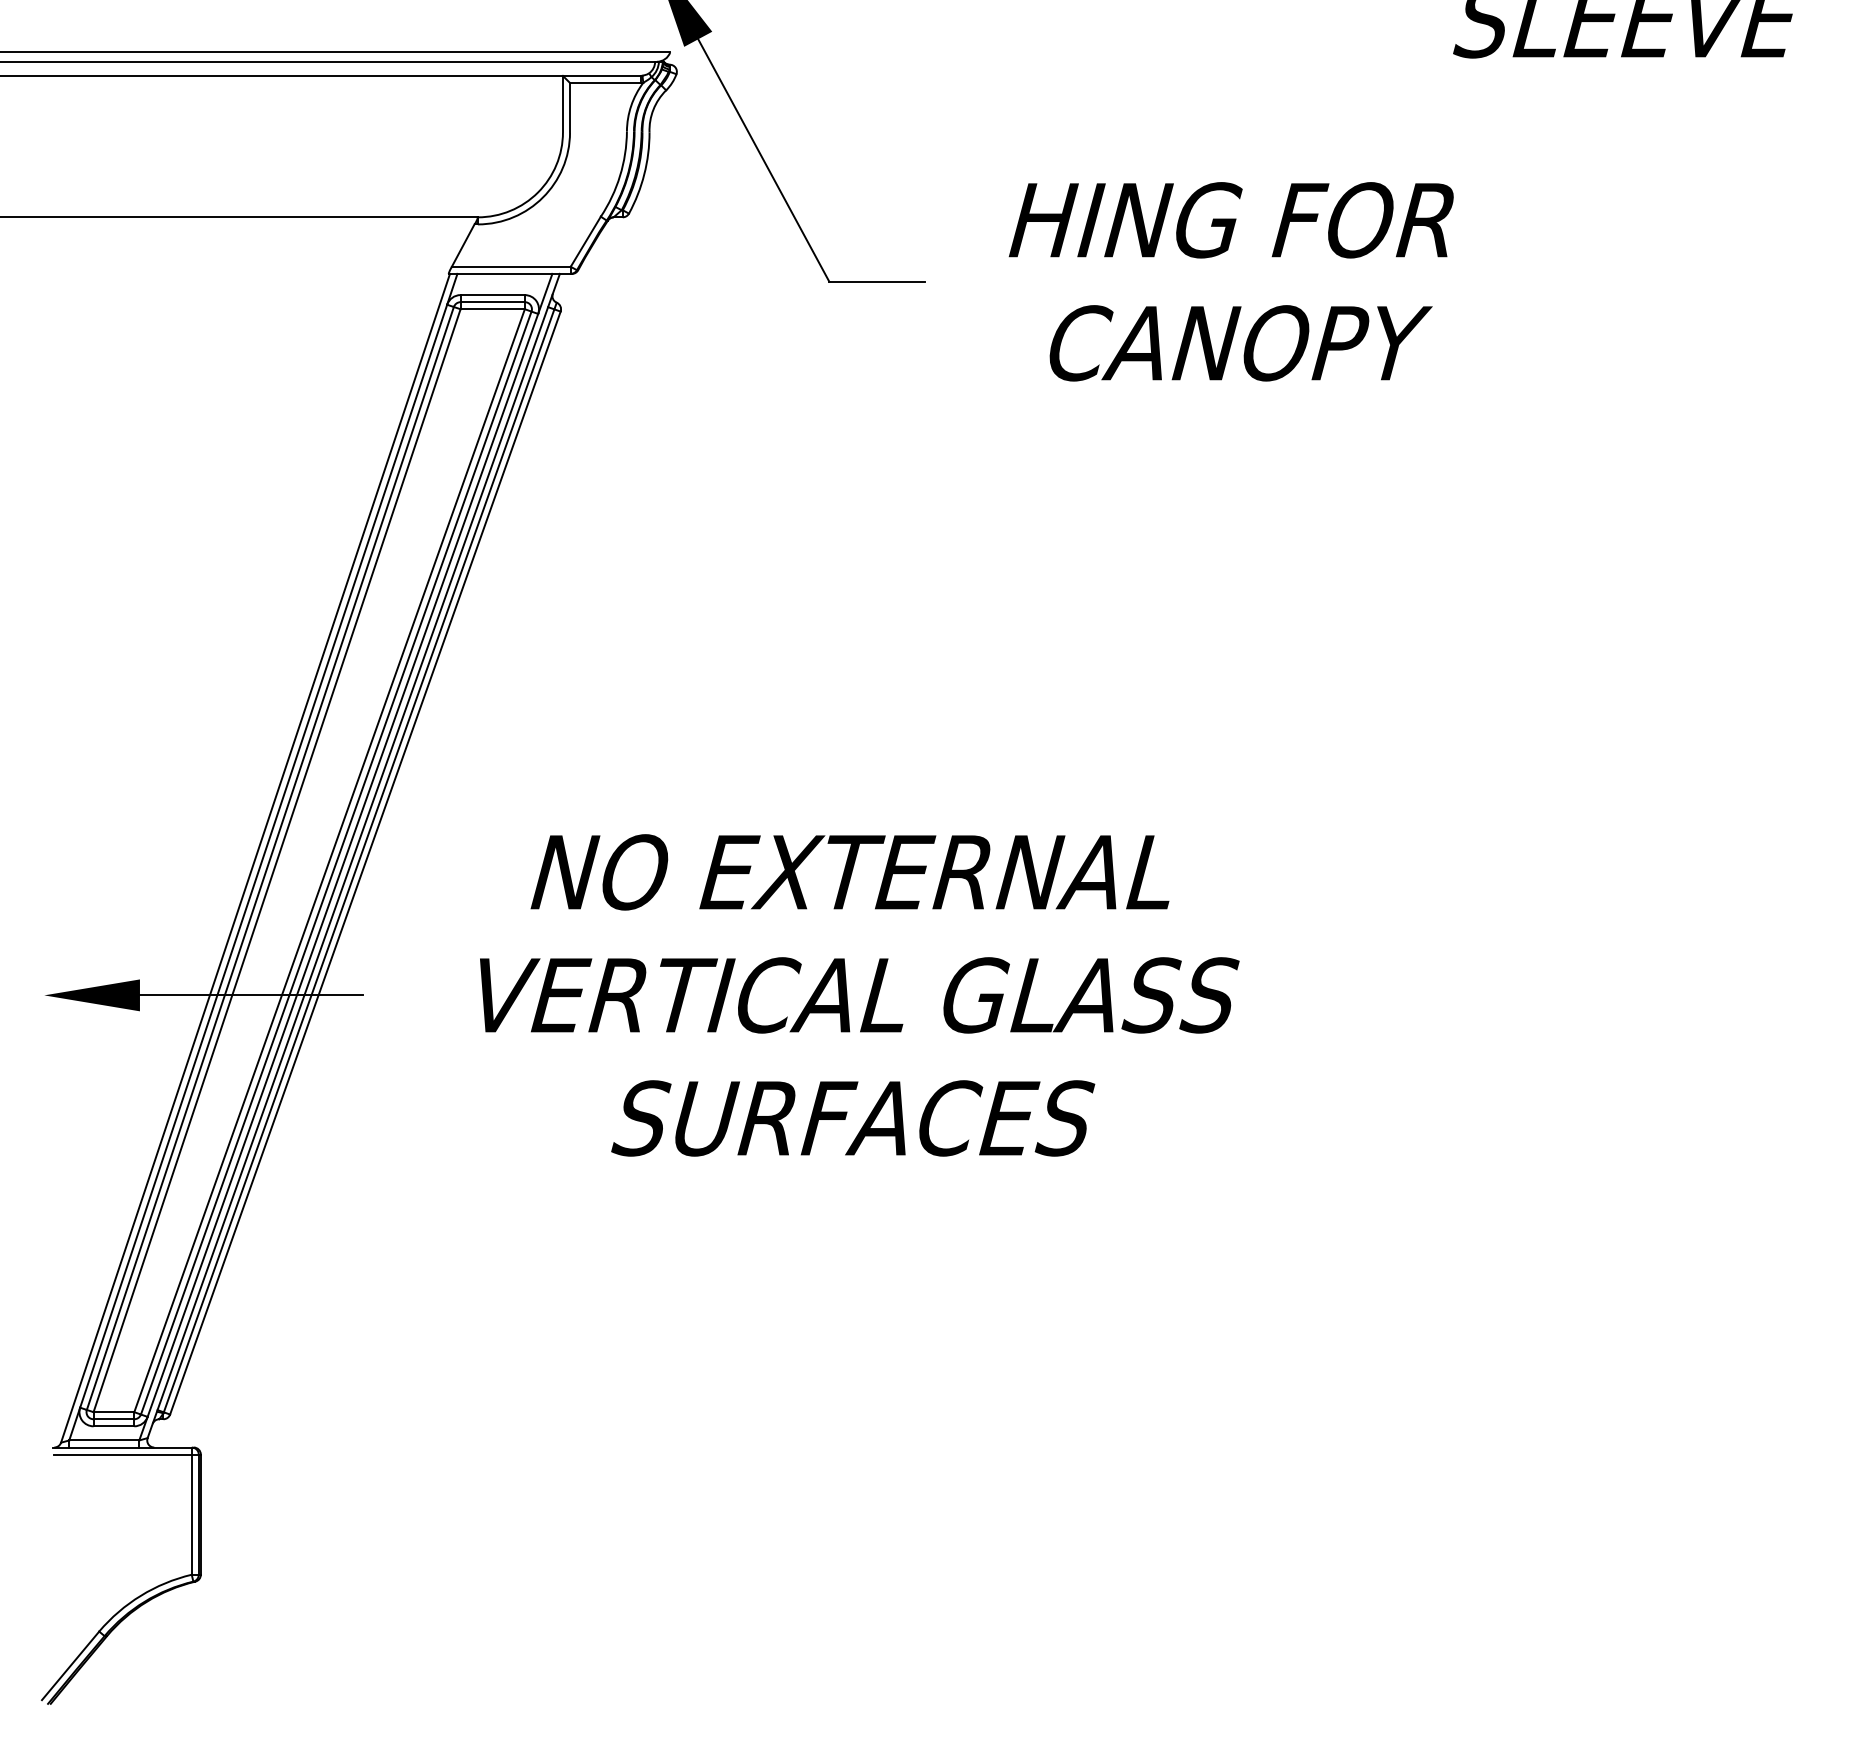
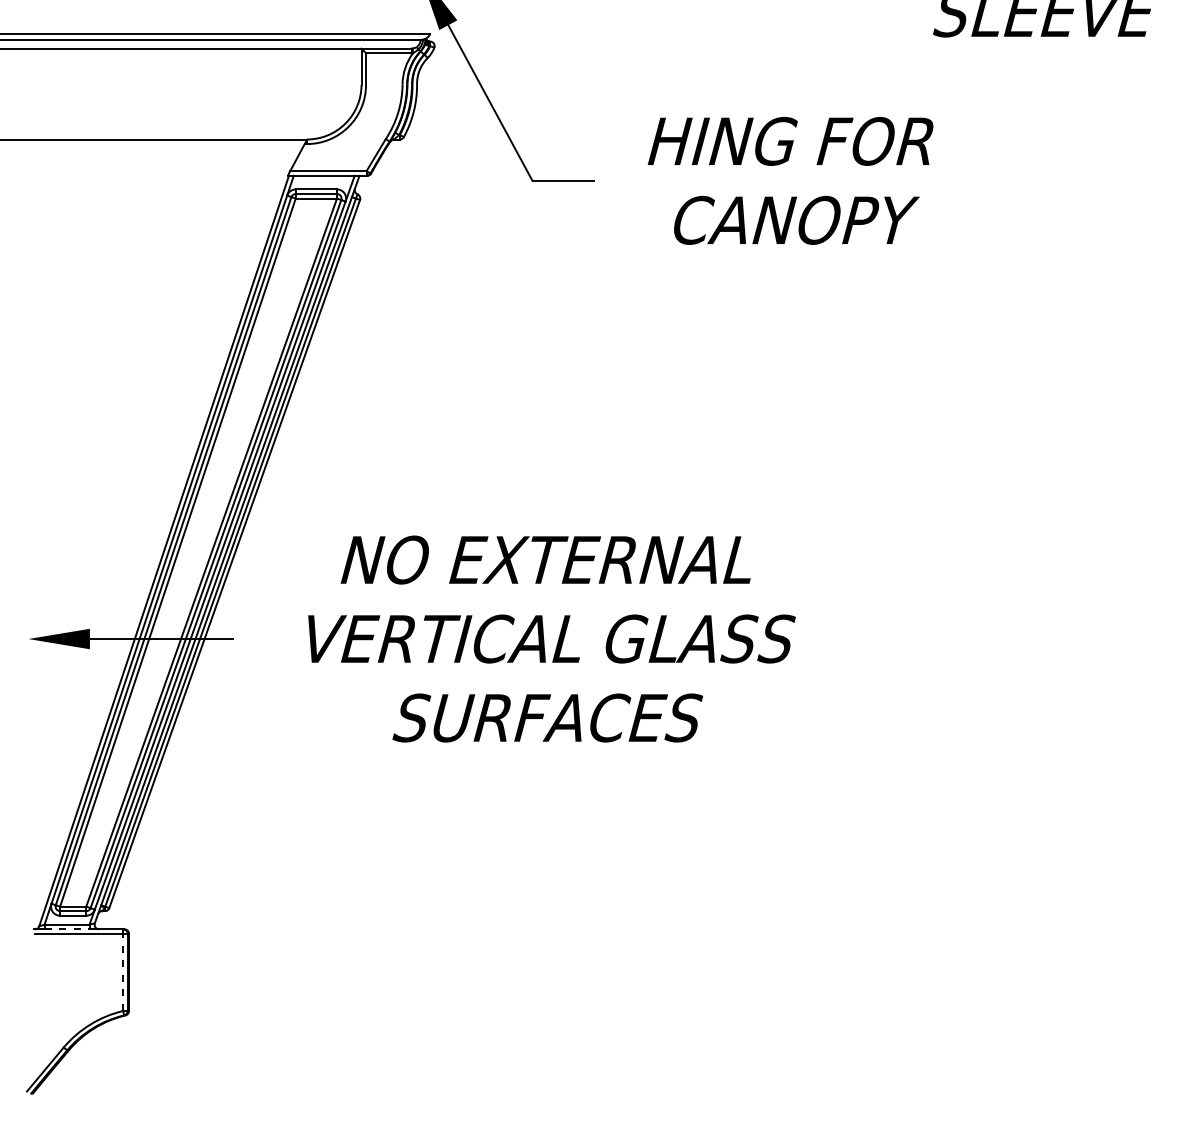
line: (105, 1447) -> (67, 929), solid -> dashed
line: (192, 1514) -> (123, 972), solid -> dashed

